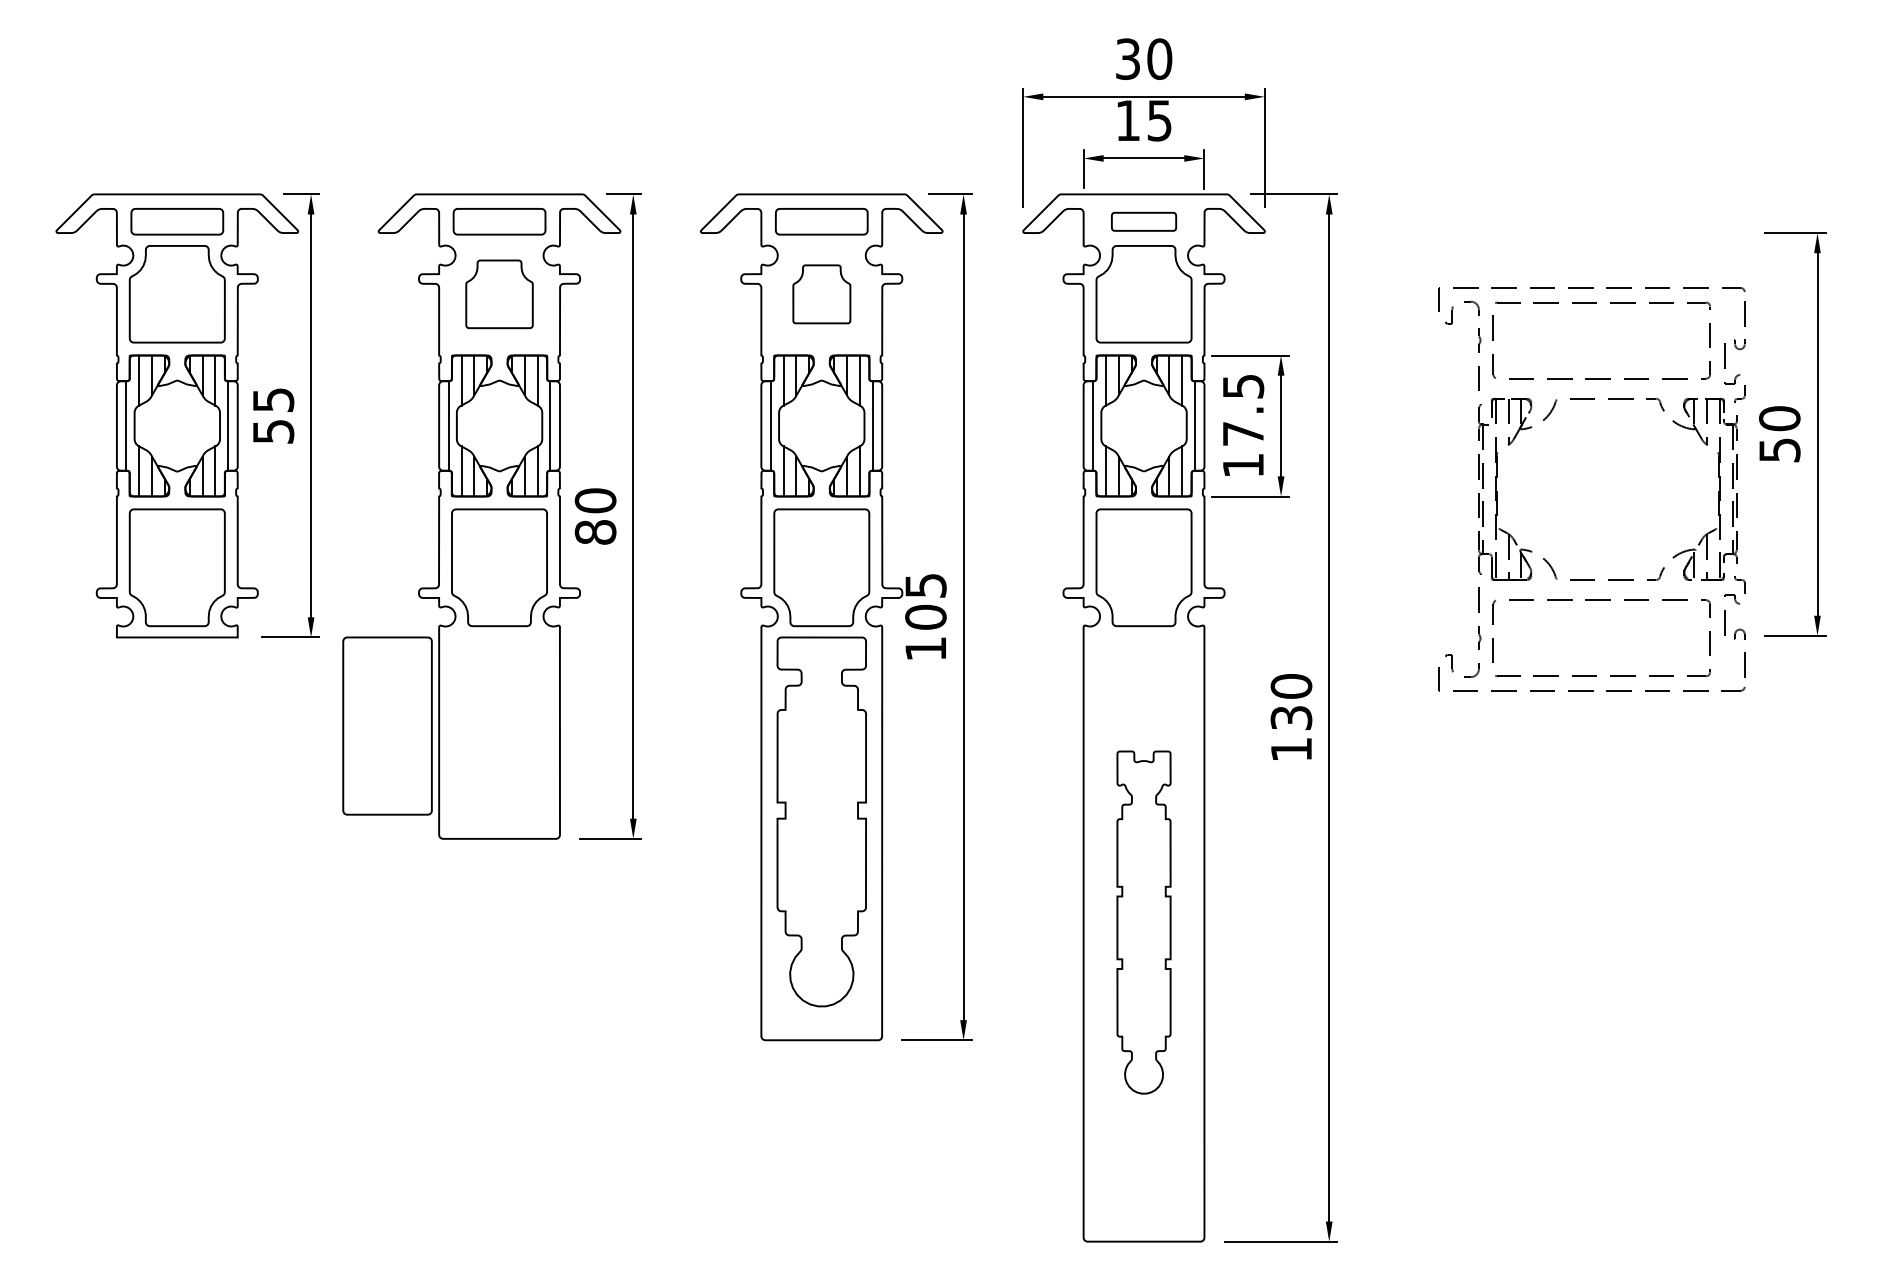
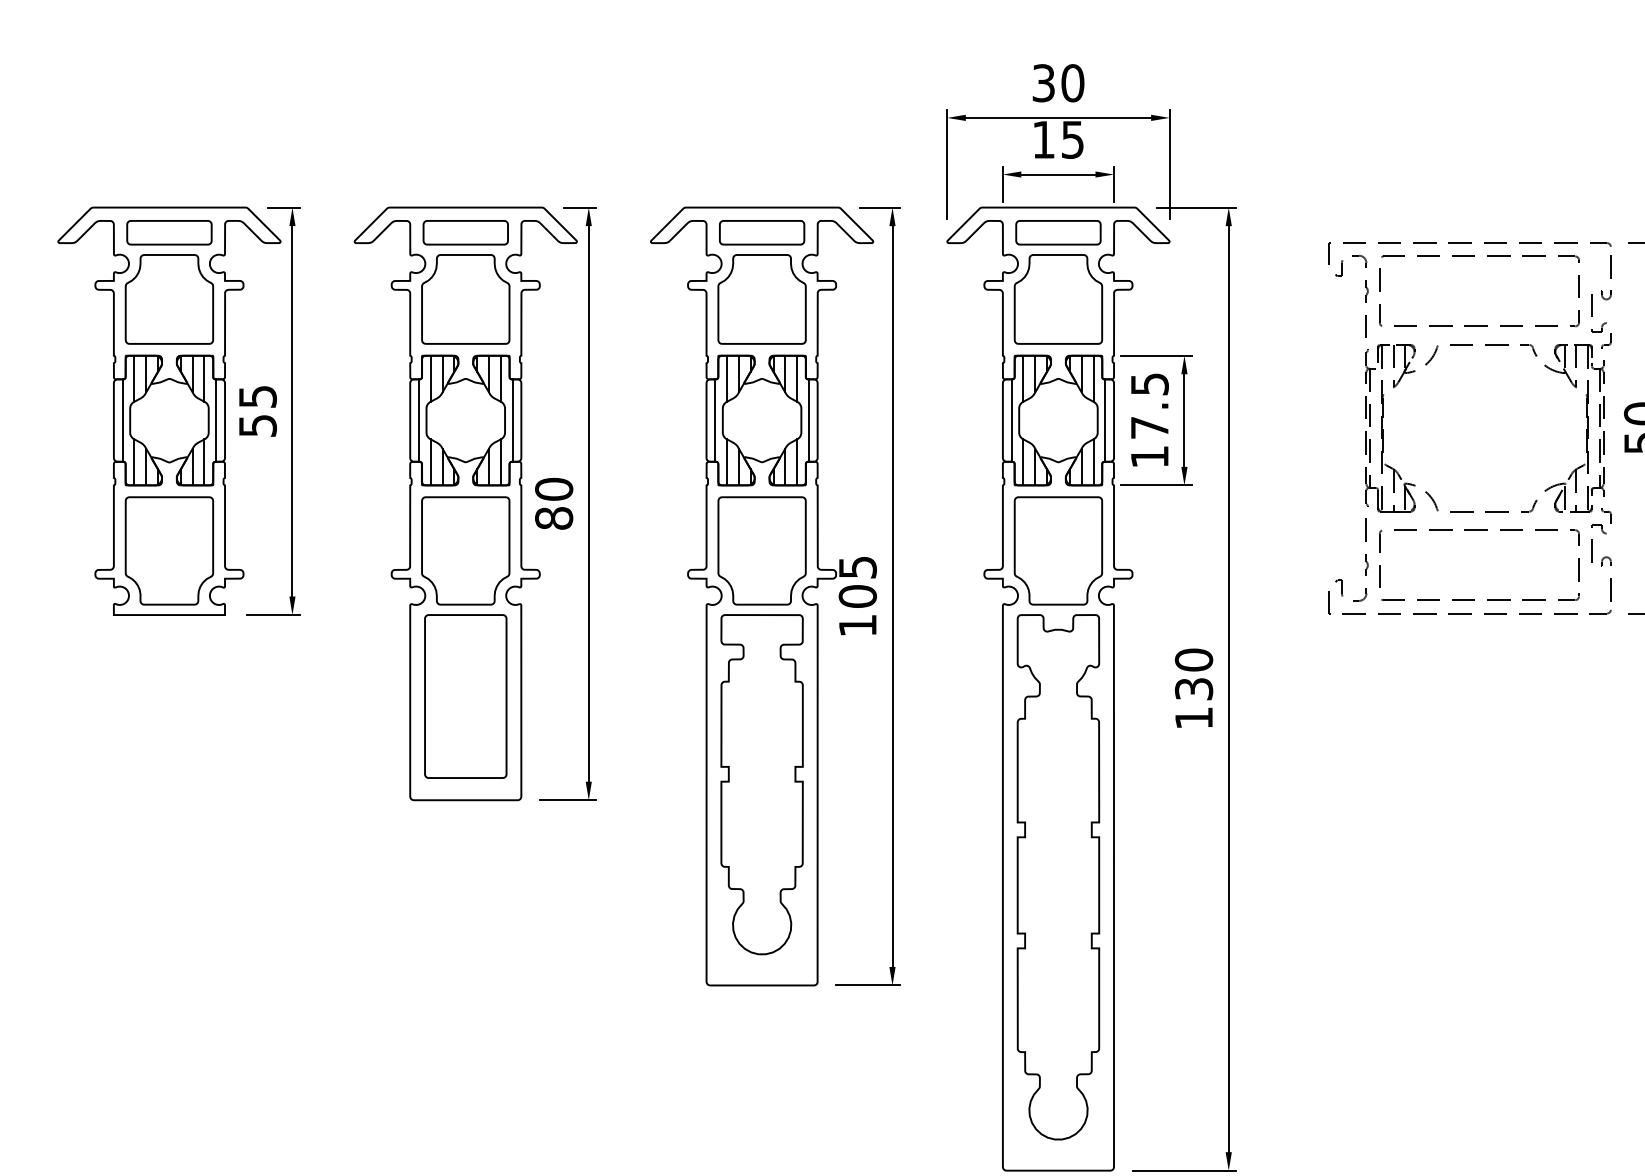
part: (1143, 221) -> (1057, 232), size x1.43
part: (499, 294) -> (465, 299), size x1.43
part: (821, 294) -> (761, 299), size x1.67
part: (1546, 559) -> (1428, 492), moved
part: (387, 725) -> (465, 695), moved
part: (1143, 922) -> (1057, 877), size x1.67

